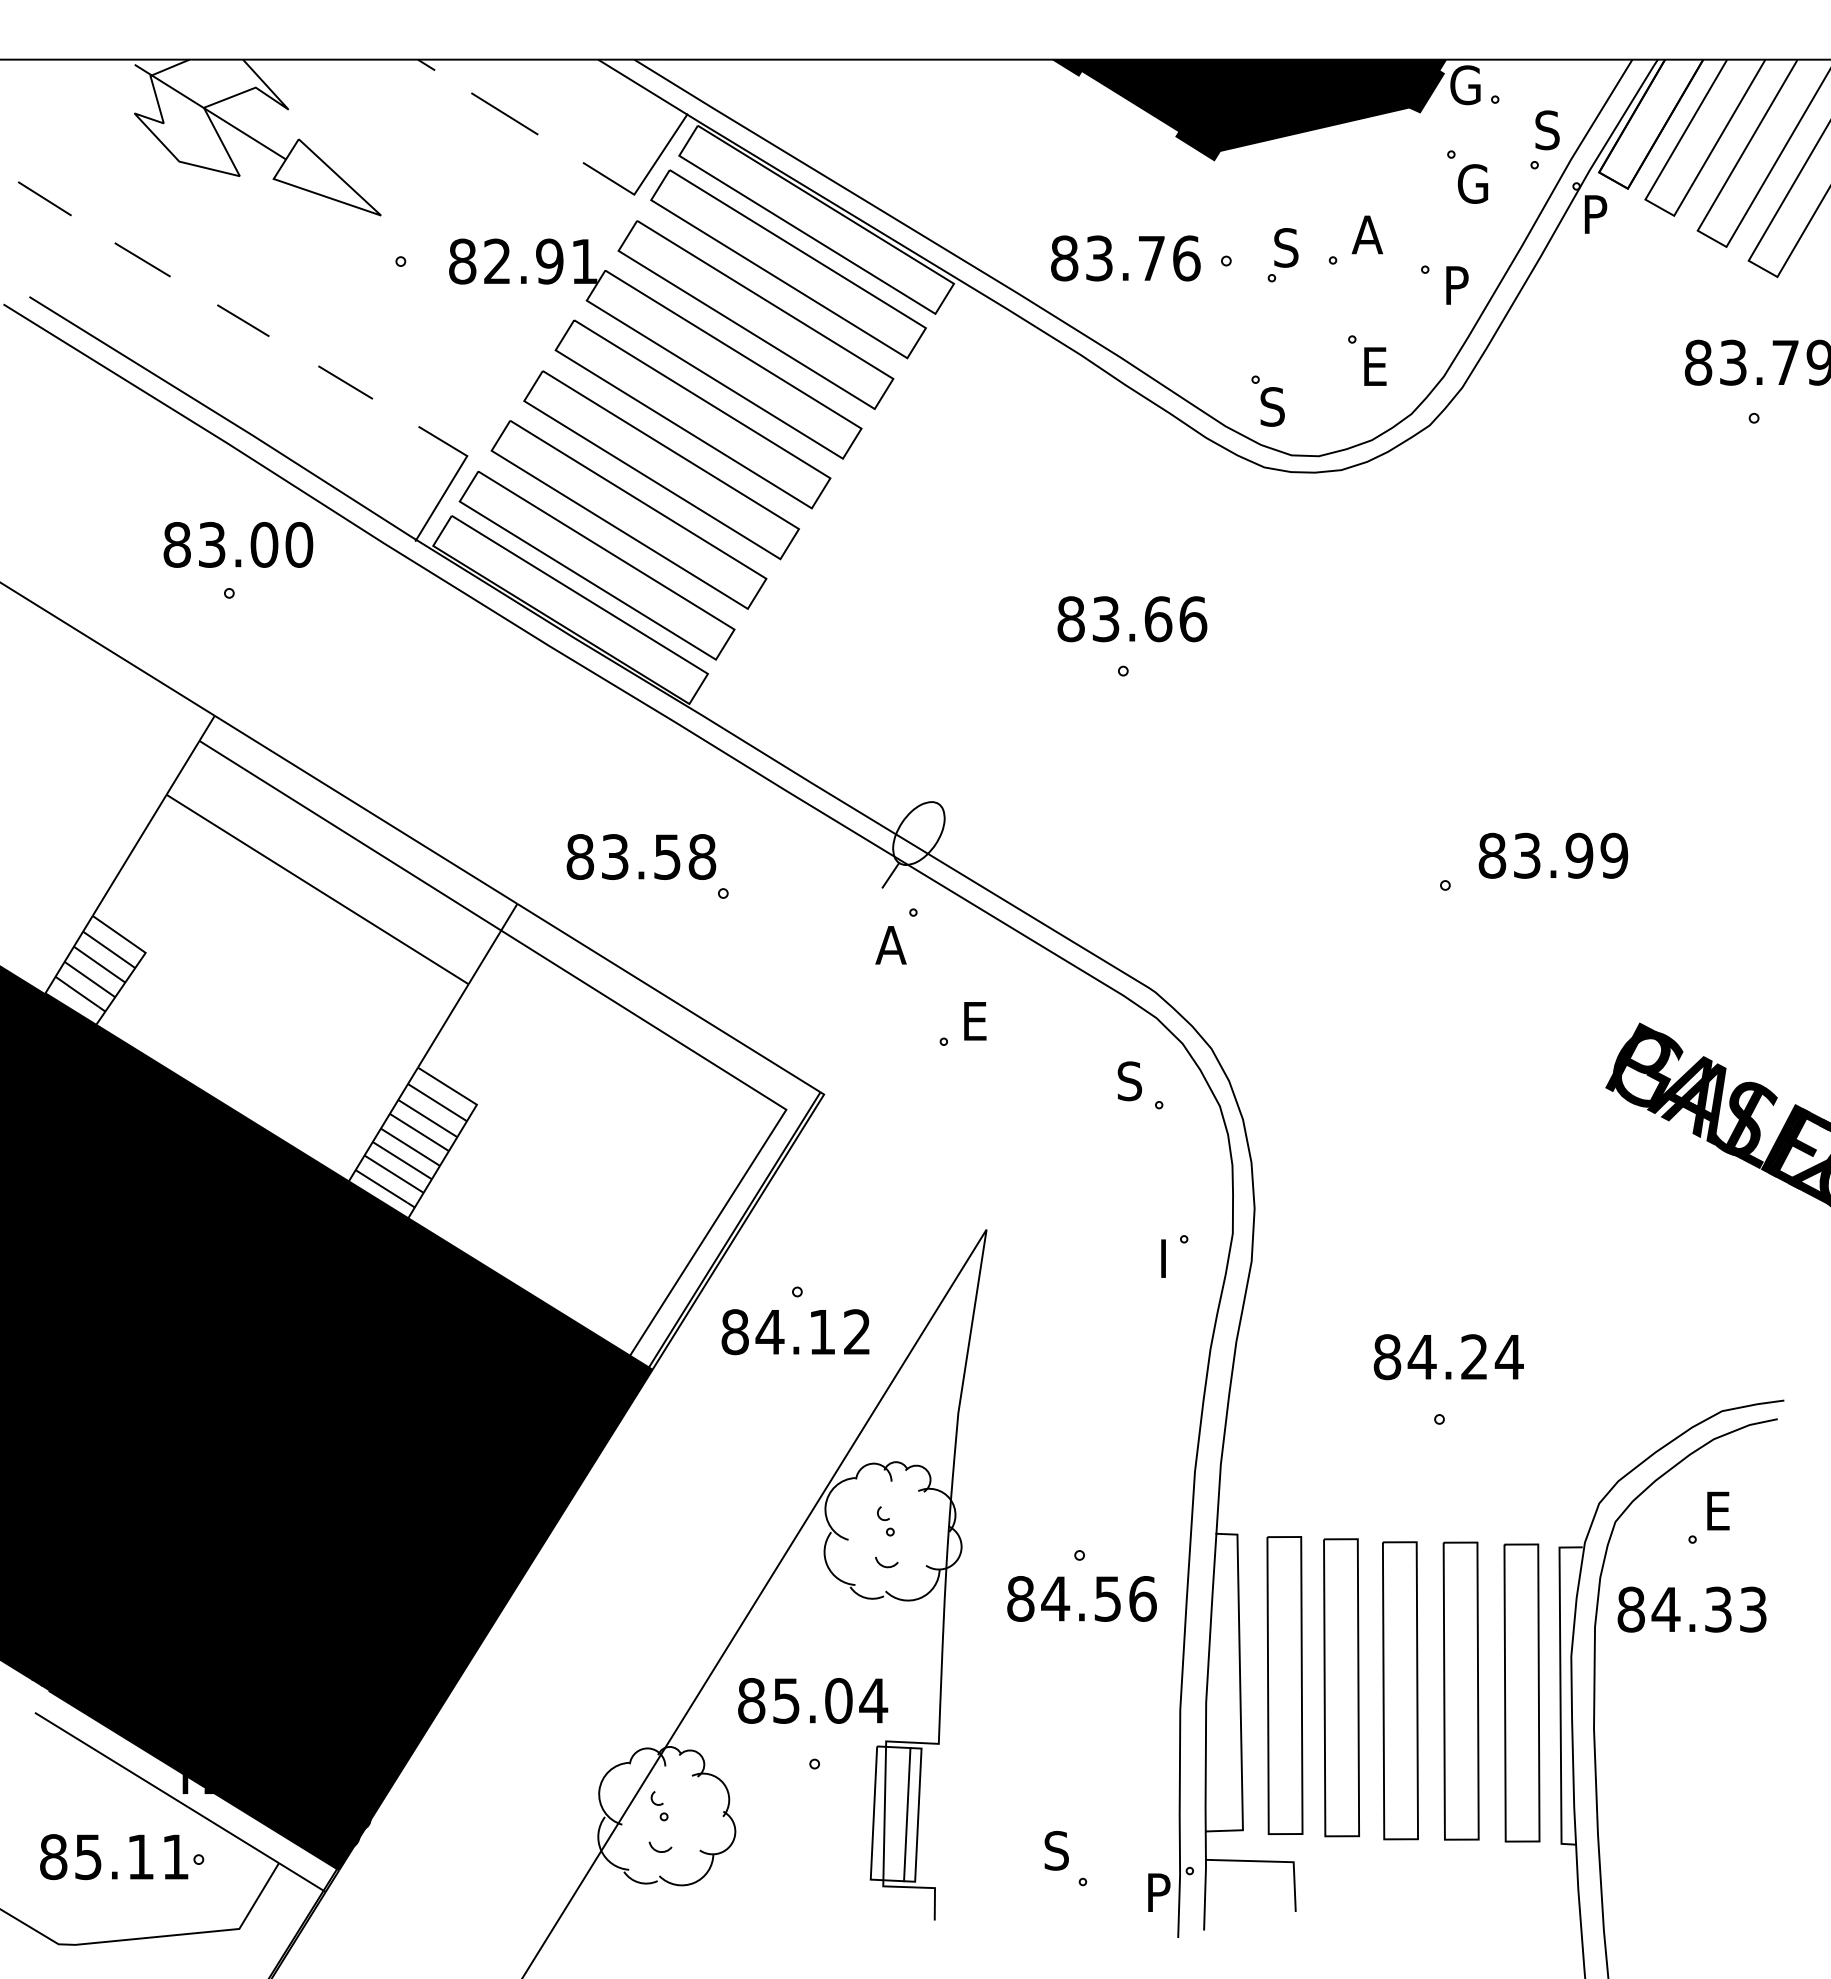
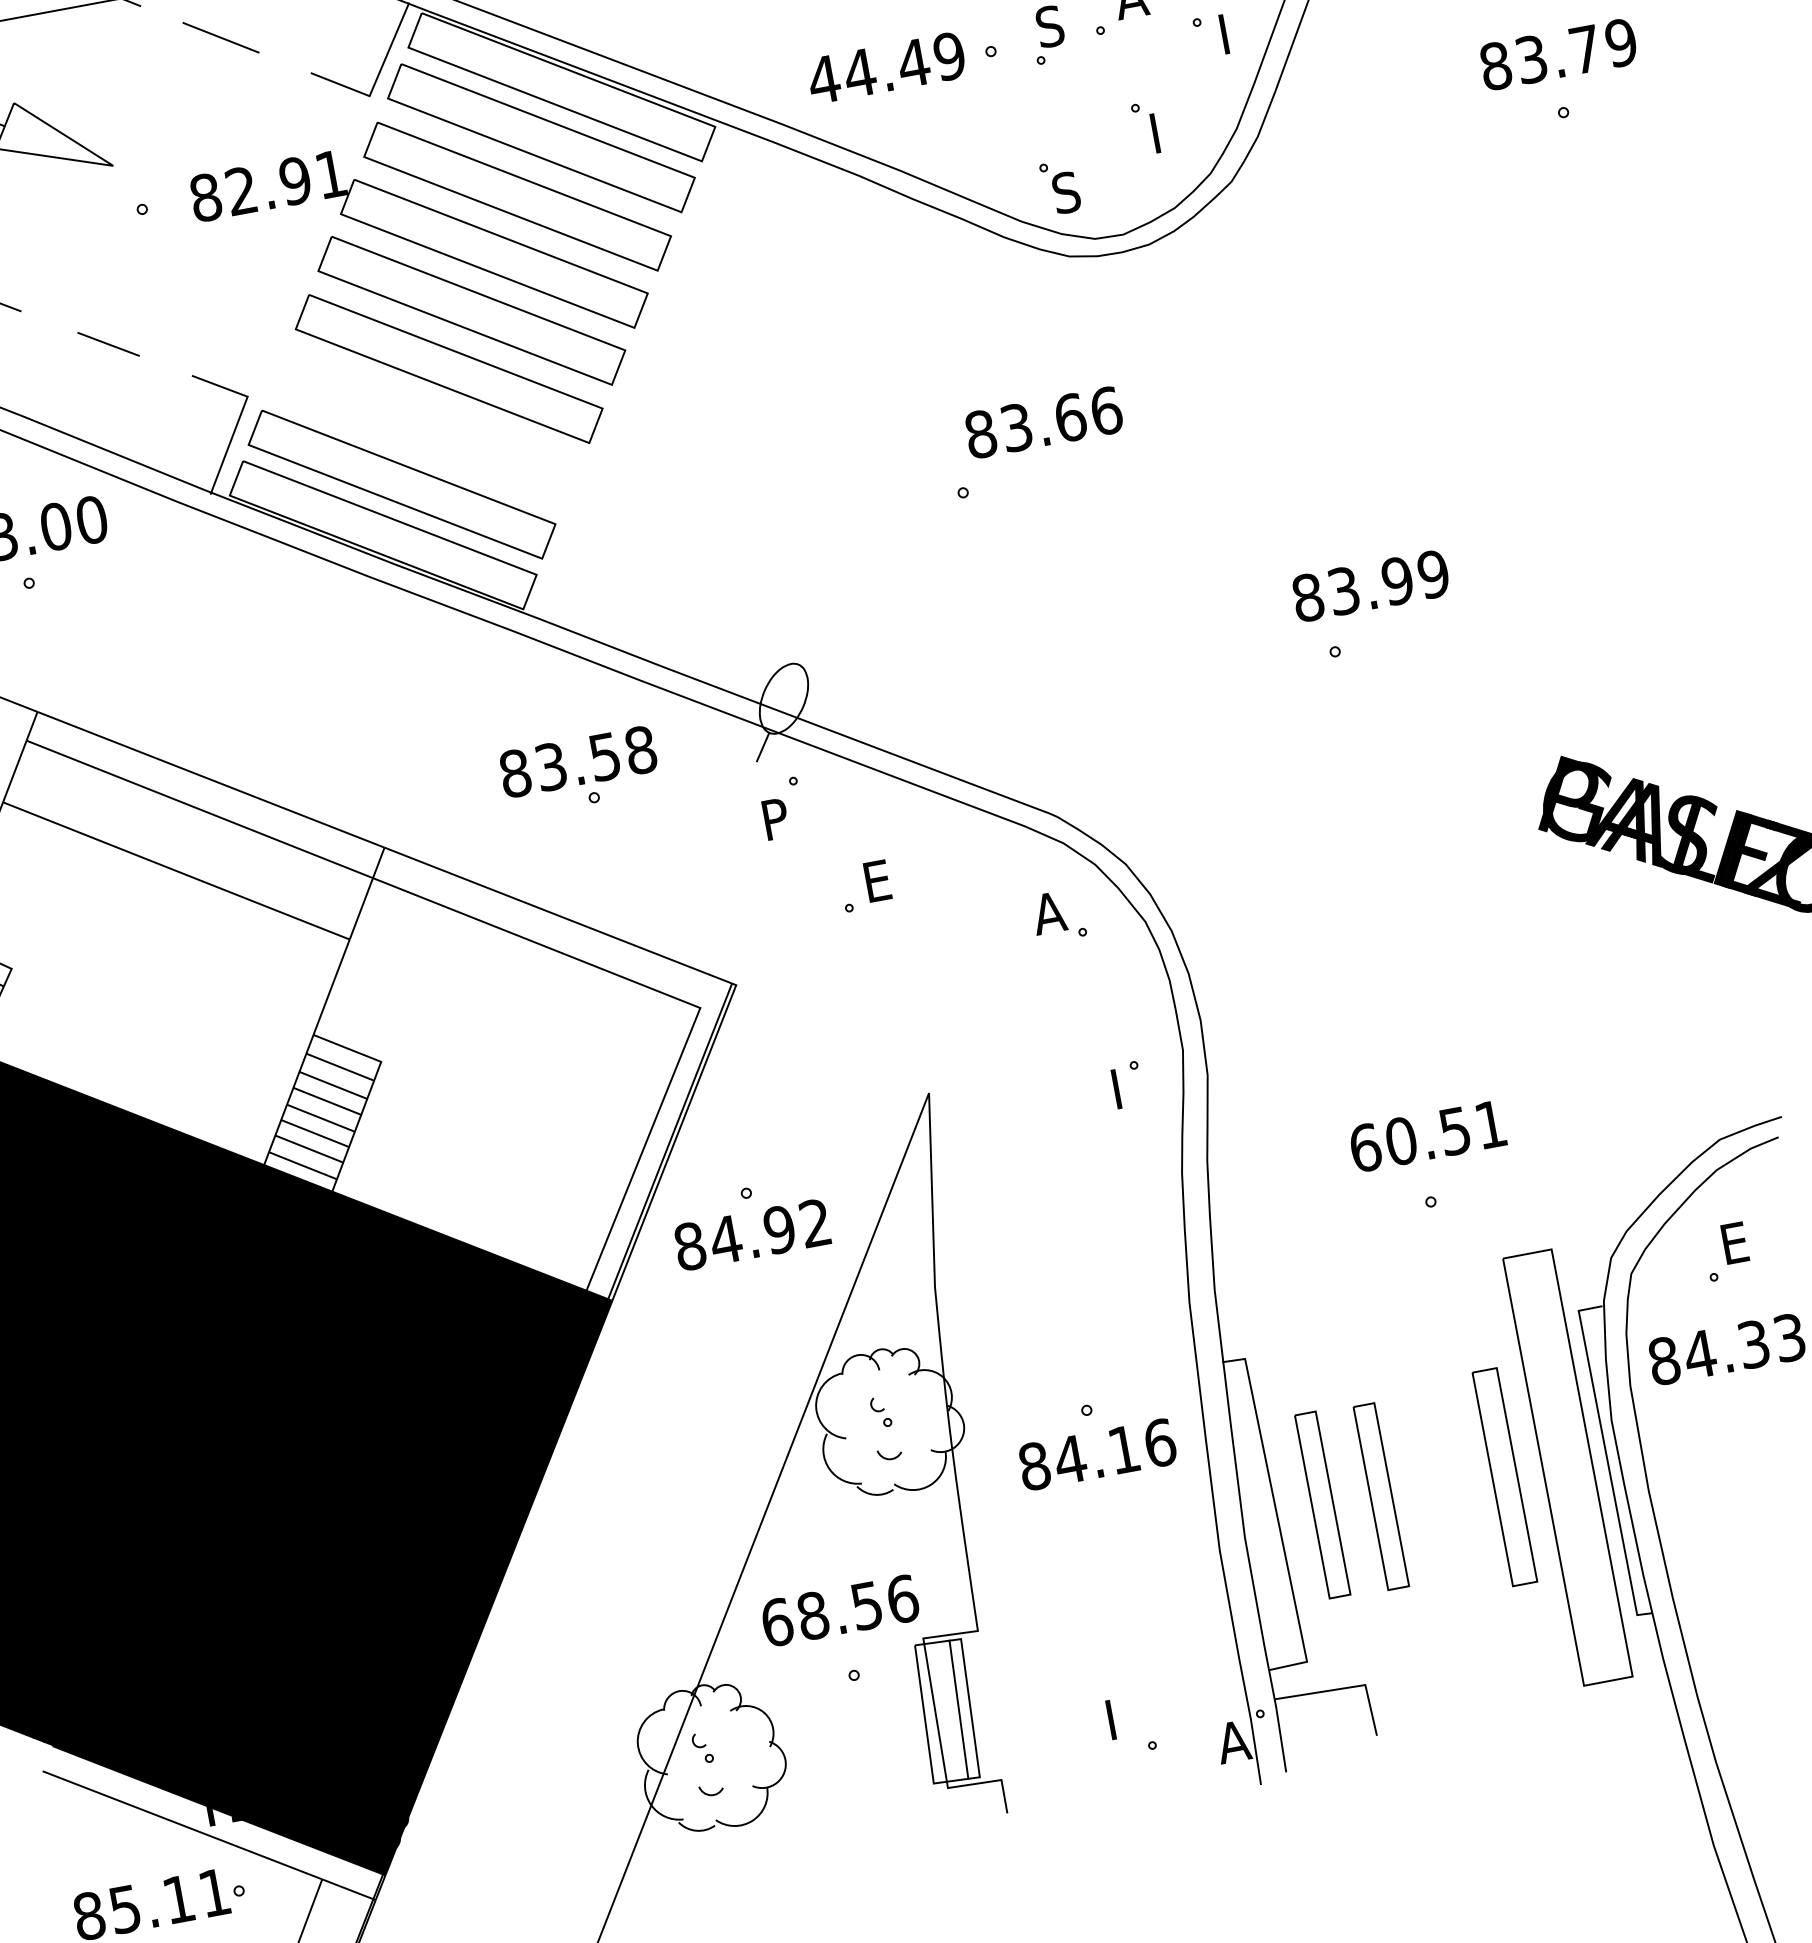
text: (1125, 258) -> (886, 68), 83.76 -> 44.49
text: (1459, 277) -> (1233, 24), P -> I
text: (1377, 366) -> (1166, 131), E -> I
part: (628, 514) -> (424, 426), removed
text: (1132, 619) -> (1044, 422), moved
text: (1553, 855) -> (1370, 585), moved
text: (641, 856) -> (578, 761), moved
text: (890, 945) -> (776, 819), A -> P
text: (1130, 1081) -> (1048, 913), S -> A
text: (822, 1332) -> (779, 1230), 84.12 -> 84.92
text: (1448, 1357) -> (1428, 1136), 84.24 -> 60.51
text: (1107, 1598) -> (1123, 1449), 84.56 -> 84.16
part: (1284, 1685) -> (1322, 1505), size x0.6
part: (1341, 1687) -> (1381, 1496), size x0.6
part: (1400, 1690) -> (1442, 1488), removed
part: (1460, 1690) -> (1504, 1476), size x0.7
part: (1521, 1692) -> (1567, 1467), size x1.4
text: (813, 1700) -> (840, 1610), 85.04 -> 68.56
text: (1056, 1850) -> (1119, 1718), S -> I
text: (1159, 1892) -> (1233, 1741), P -> A

